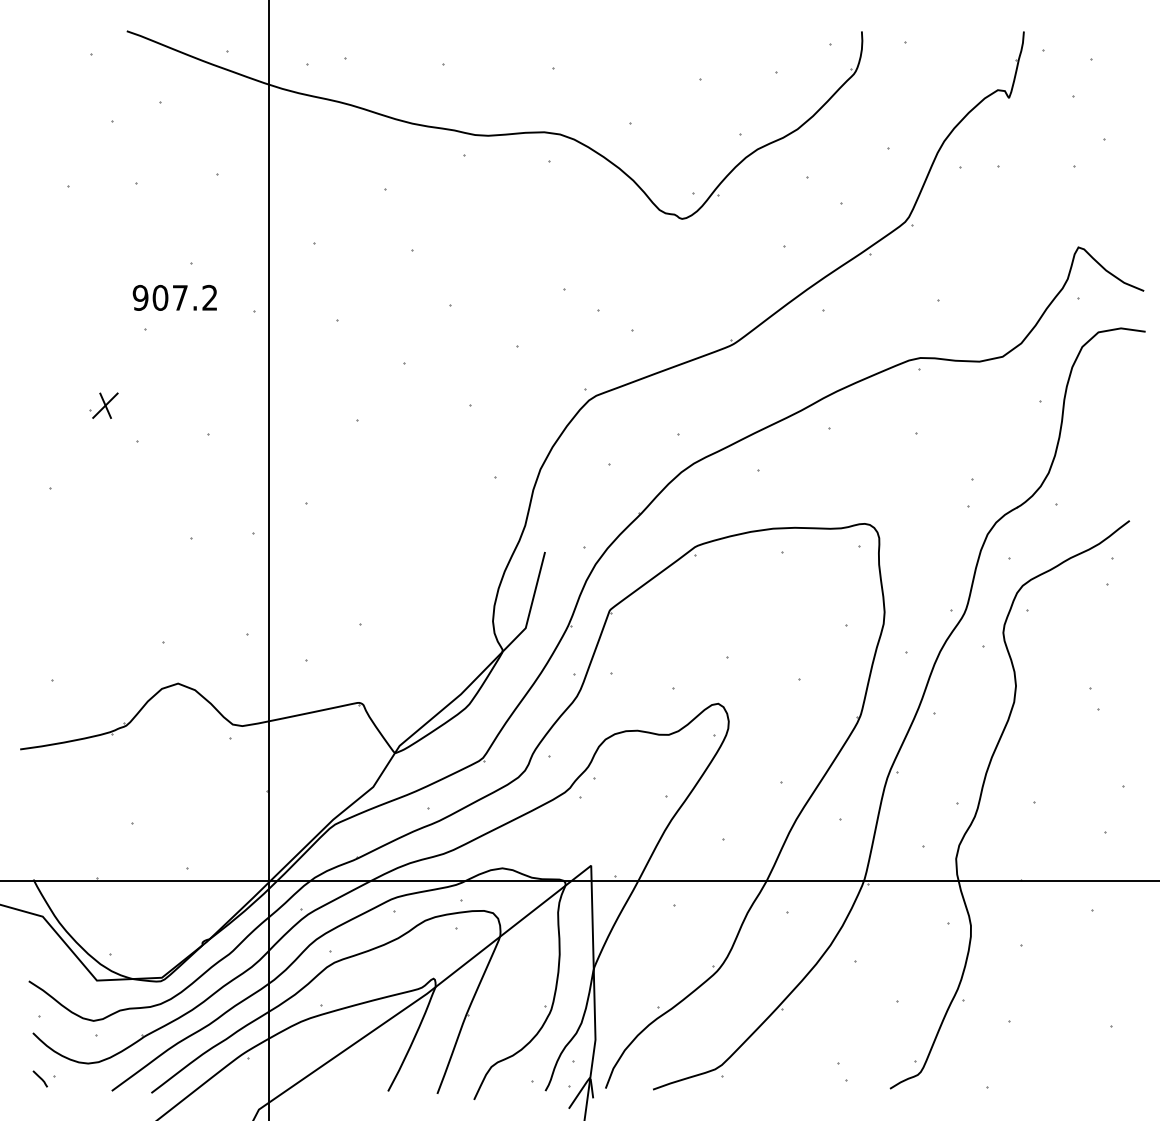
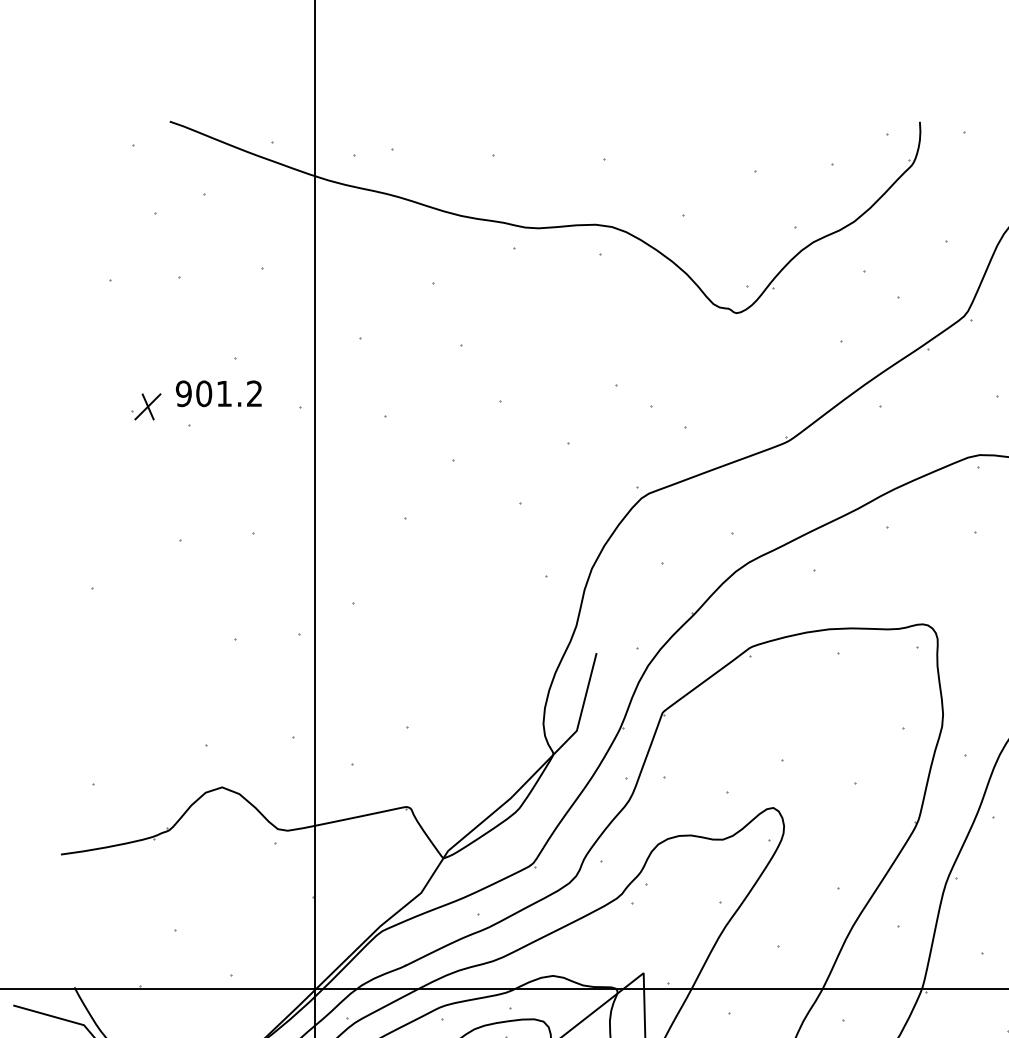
text: (180, 297) -> (224, 393), 907.2 -> 901.2
part: (103, 405) -> (145, 406), moved

